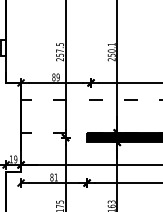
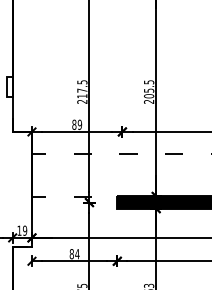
text: (112, 50) -> (149, 89), 250.1 -> 205.5
text: (60, 55) -> (82, 96), 257.5 -> 217.5
text: (56, 177) -> (77, 254), 81 -> 84

